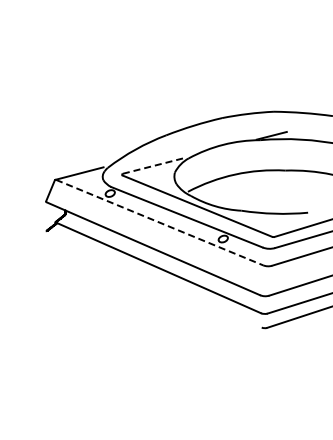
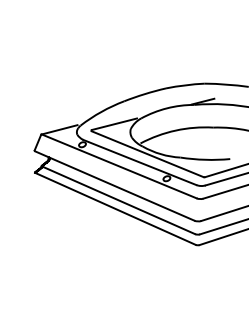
line: (153, 165) -> (114, 123), dashed -> solid
line: (160, 222) -> (120, 166), dashed -> solid
line: (153, 279) -> (114, 208), added

